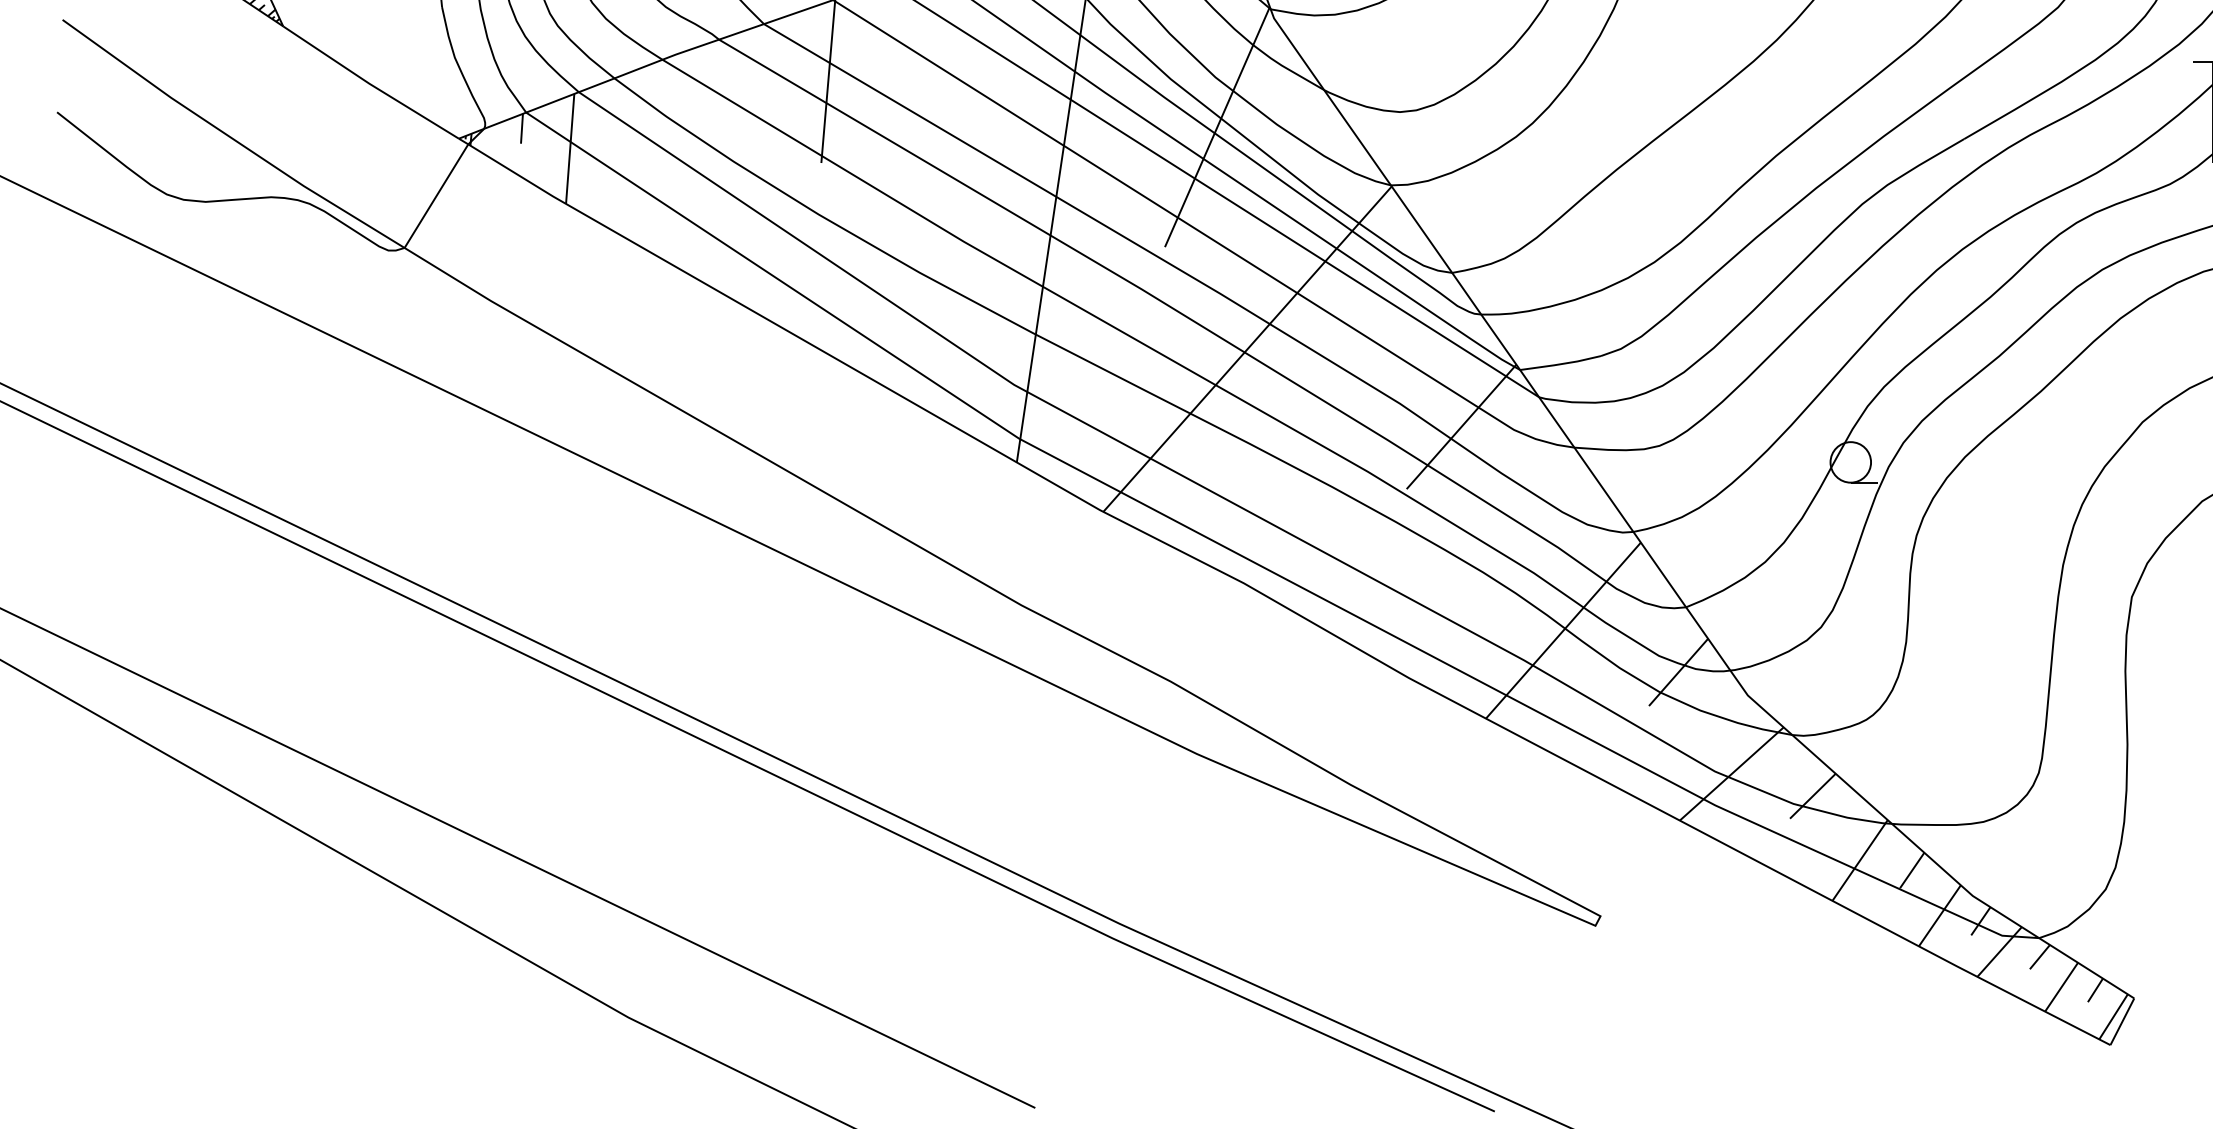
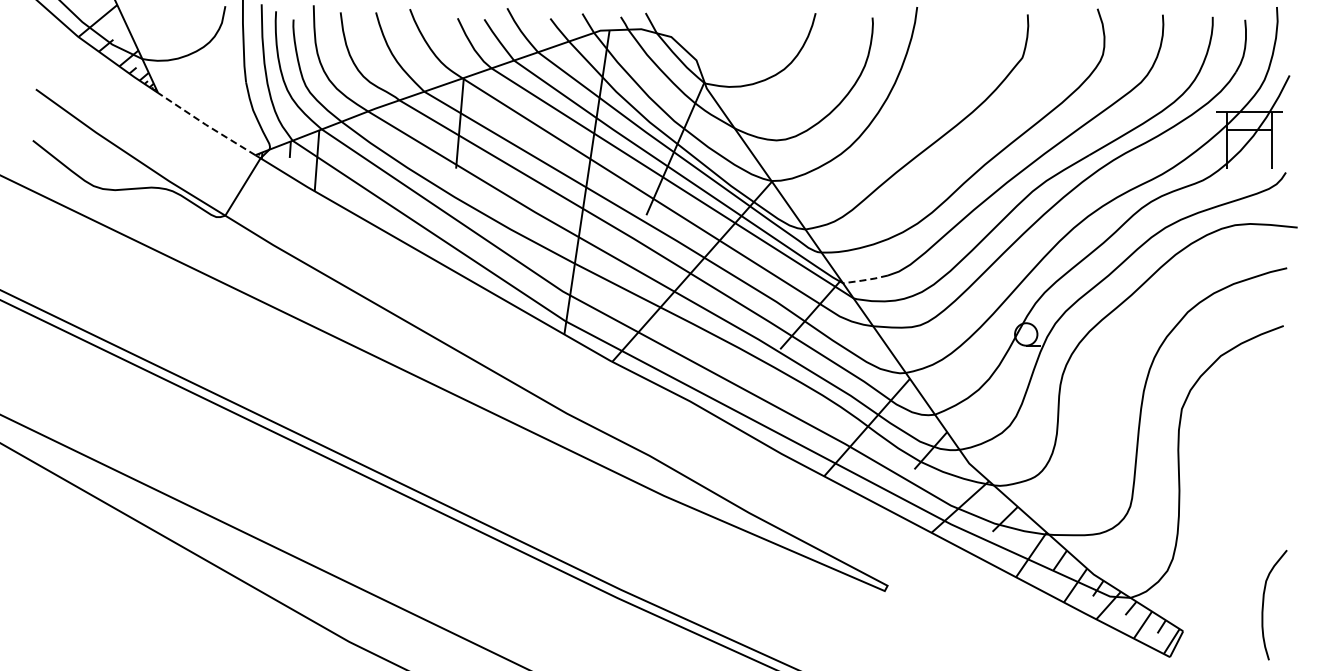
line: (368, 83) -> (205, 124), solid -> dashed
line: (1560, 364) -> (865, 280), solid -> dashed

